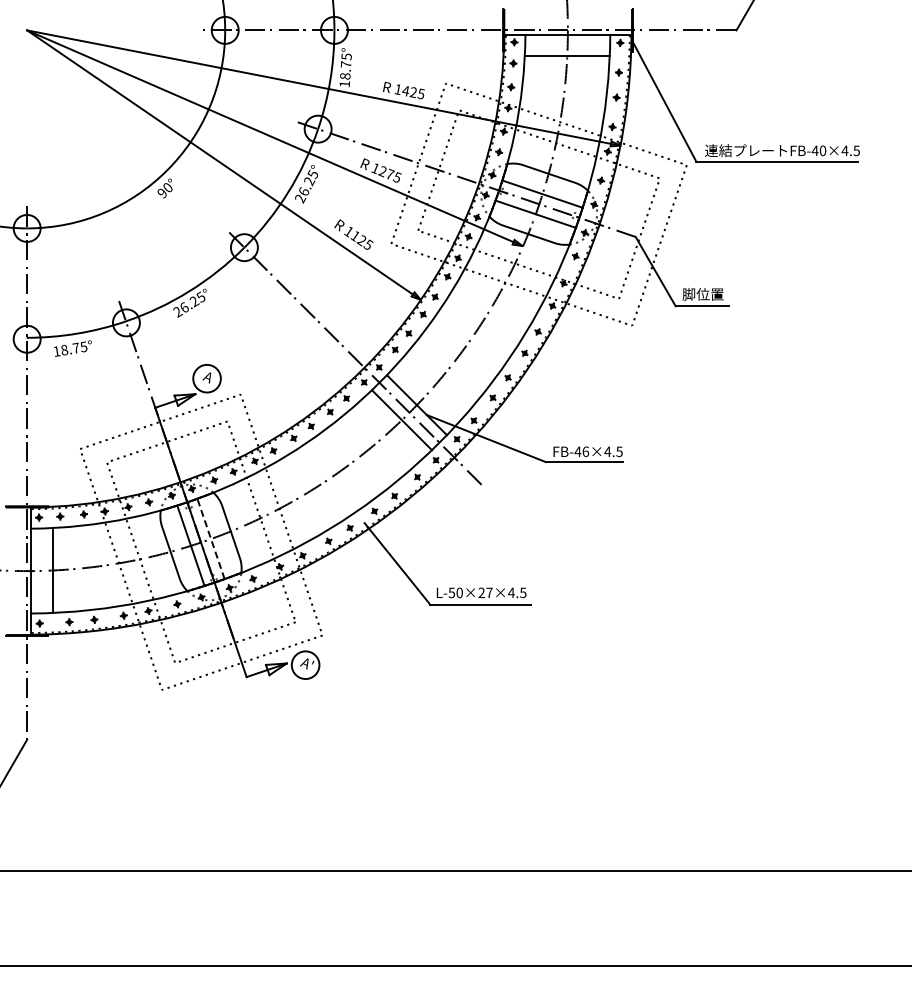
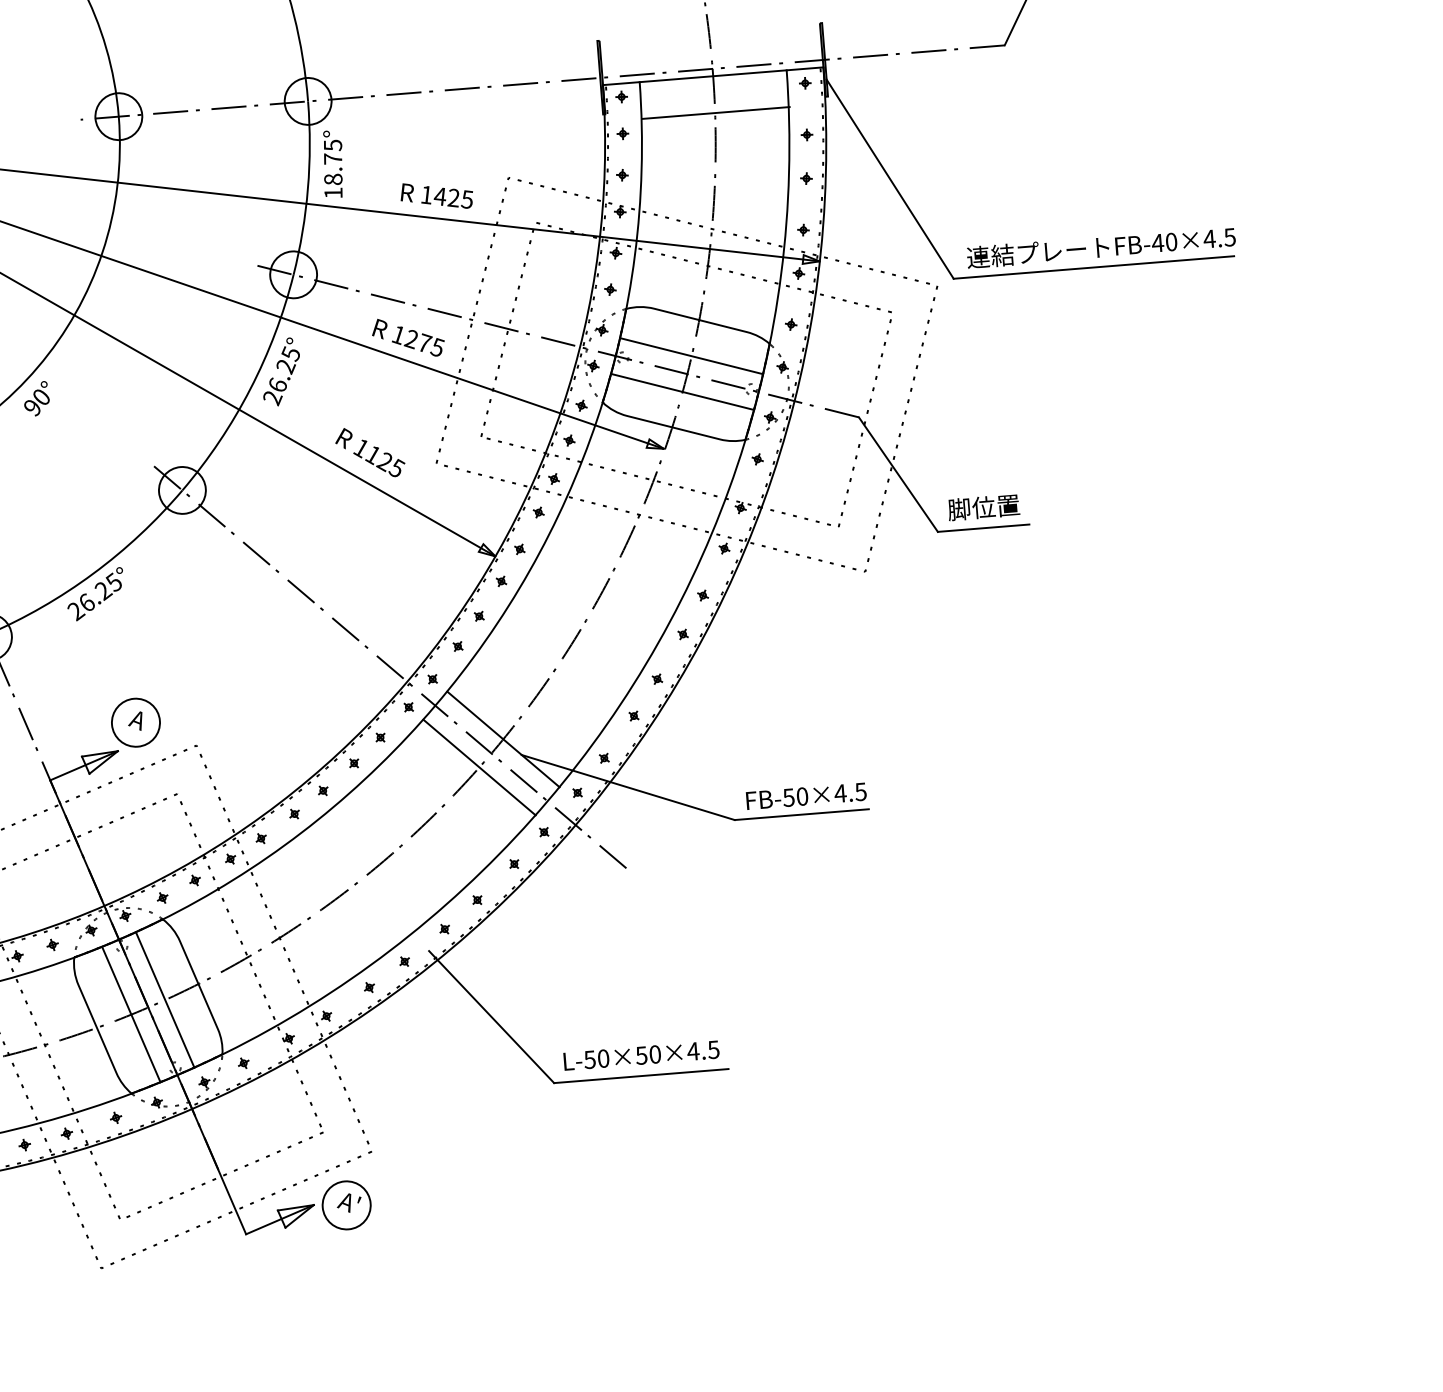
text: (581, 451) -> (794, 796), FB-46×4.5 -> FB-50×4.5
line: (210, 538) -> (164, 999), dashed -> solid
text: (485, 592) -> (648, 1054), L-50×27×4.5 -> L-50×50×4.5

